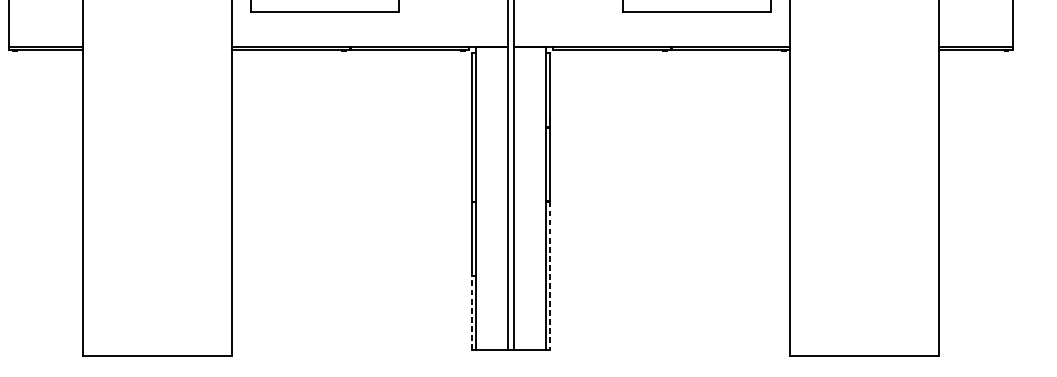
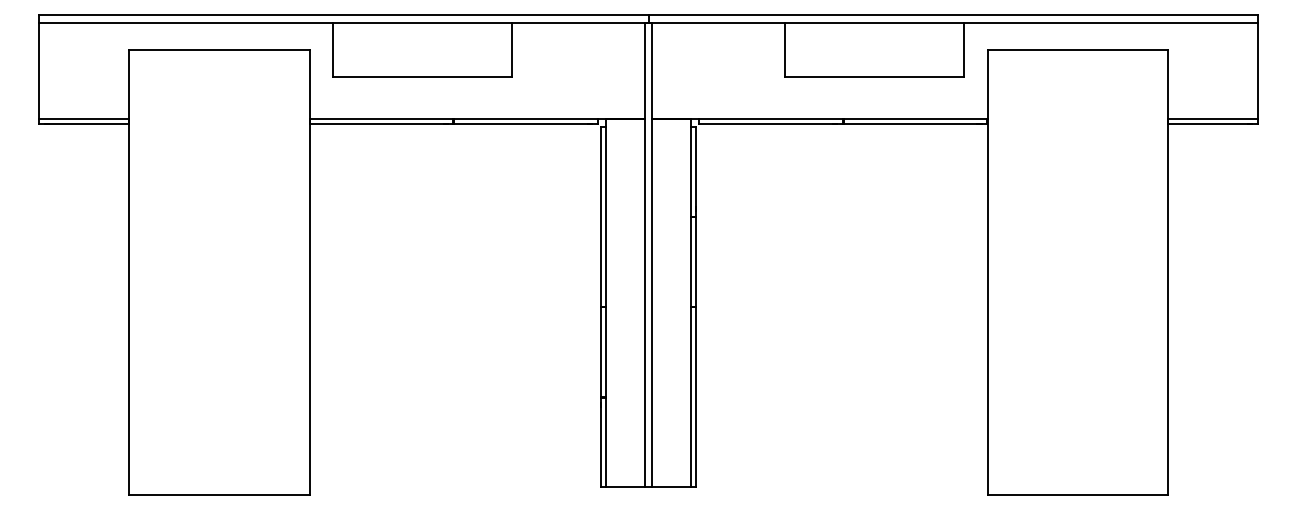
line: (549, 276) -> (695, 397), dashed -> solid
line: (472, 313) -> (601, 442), dashed -> solid

